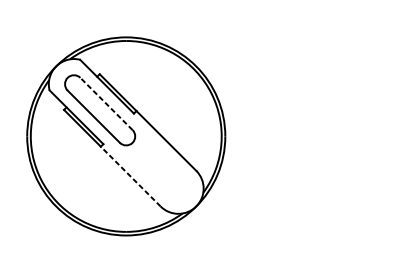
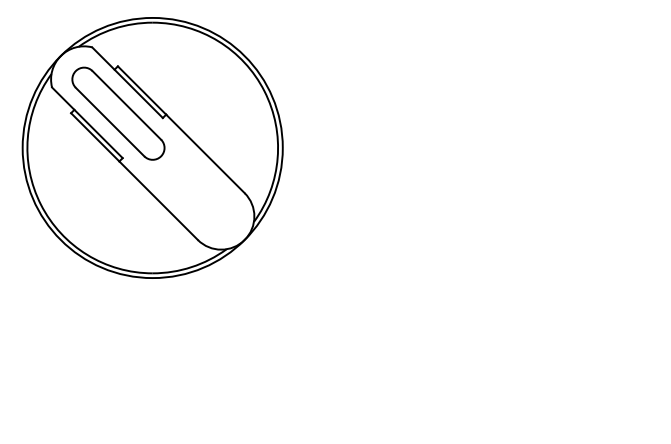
line: (106, 104) -> (126, 105), dashed -> solid
line: (130, 176) -> (158, 200), dashed -> solid

